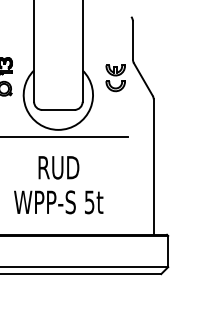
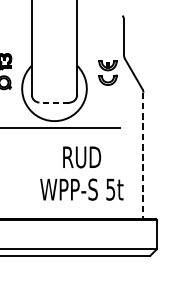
line: (57, 109) -> (53, 102), solid -> dashed
line: (153, 167) -> (143, 156), solid -> dashed
text: (58, 185) -> (81, 173), moved

